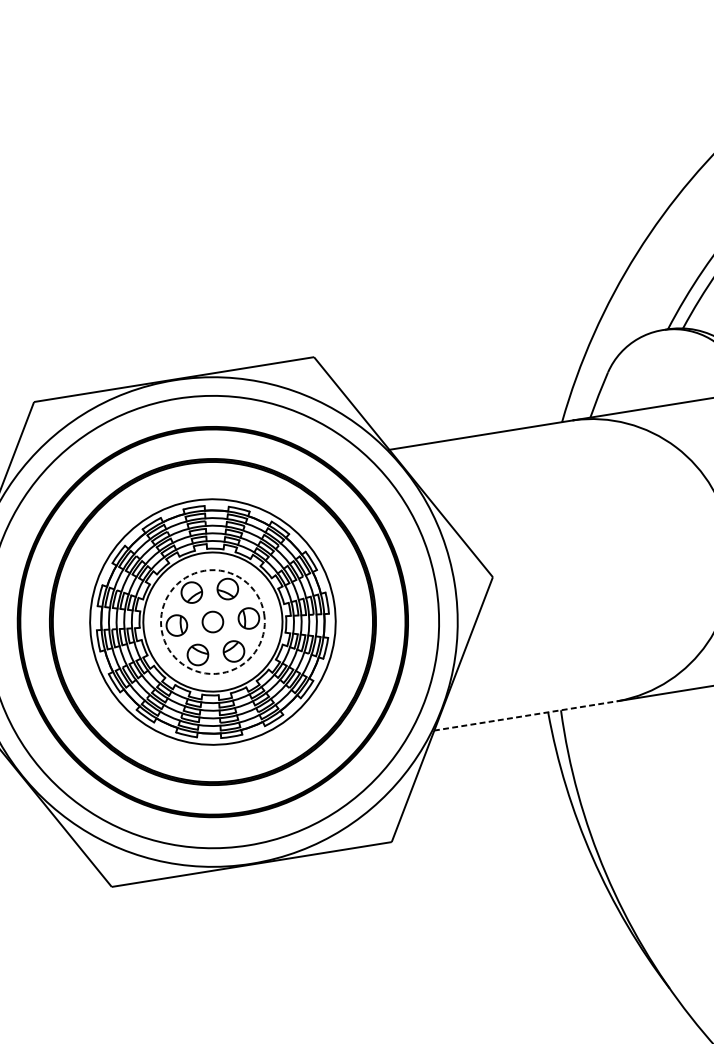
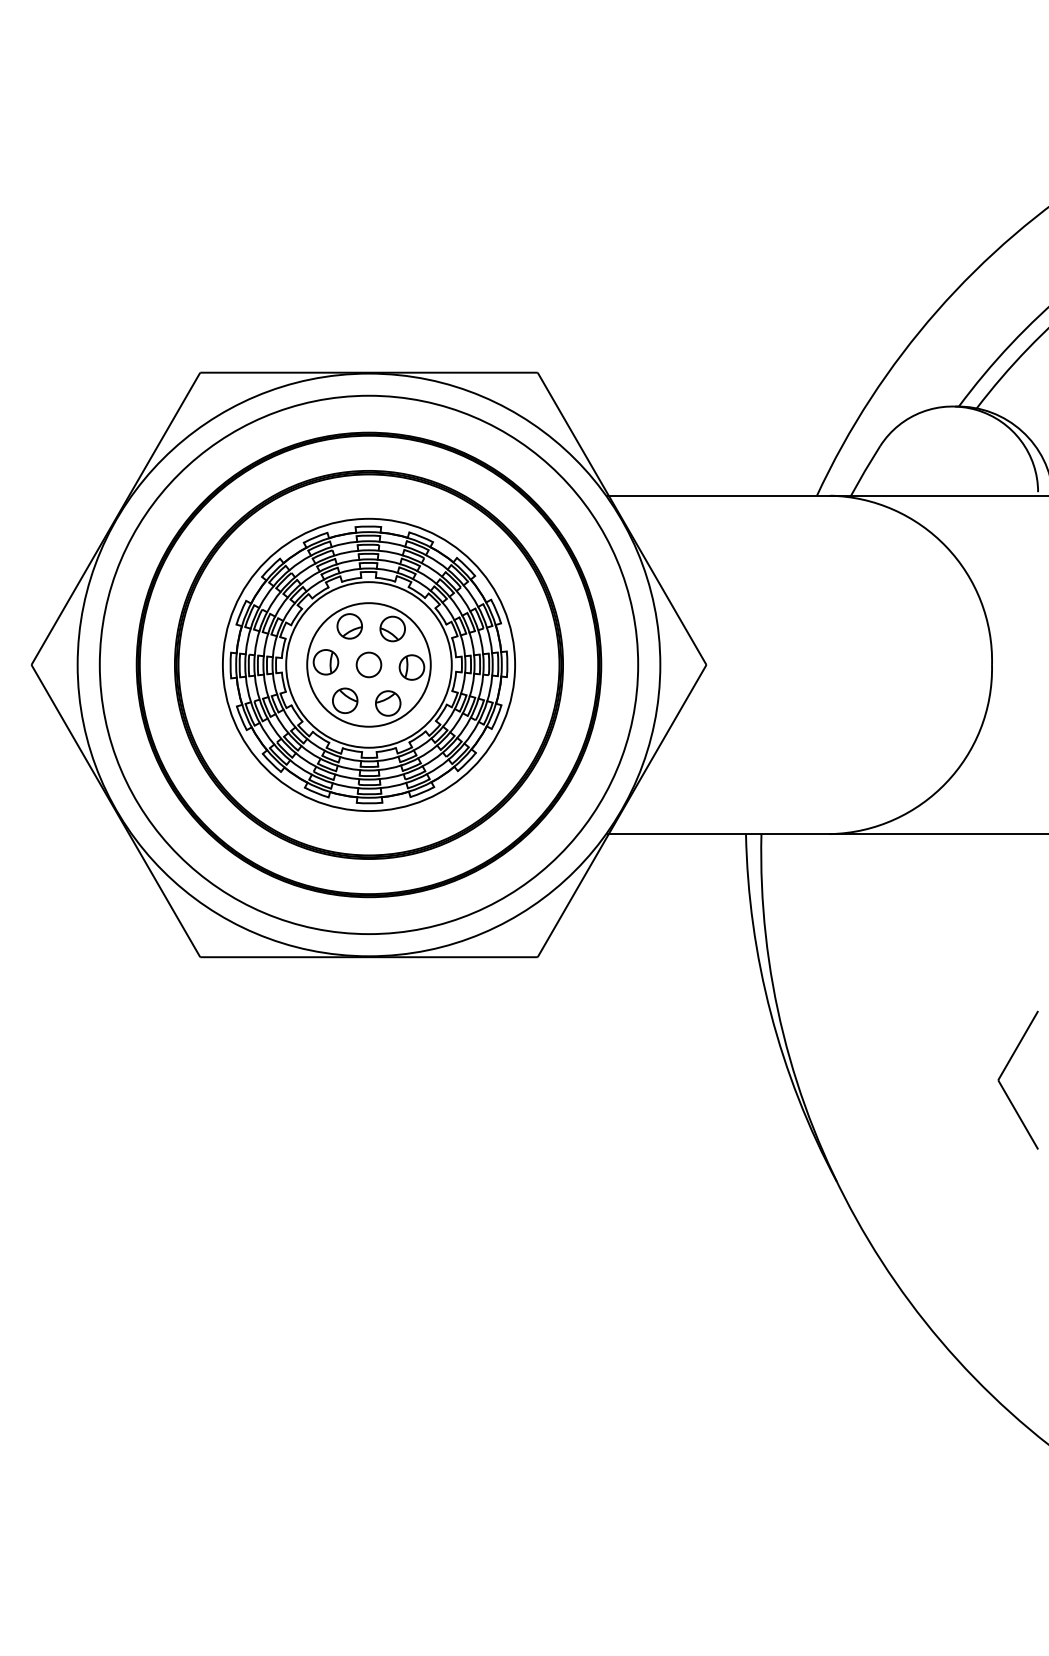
circle: (212, 621) -> (368, 664), dashed -> solid
line: (526, 716) -> (719, 834), dashed -> solid

